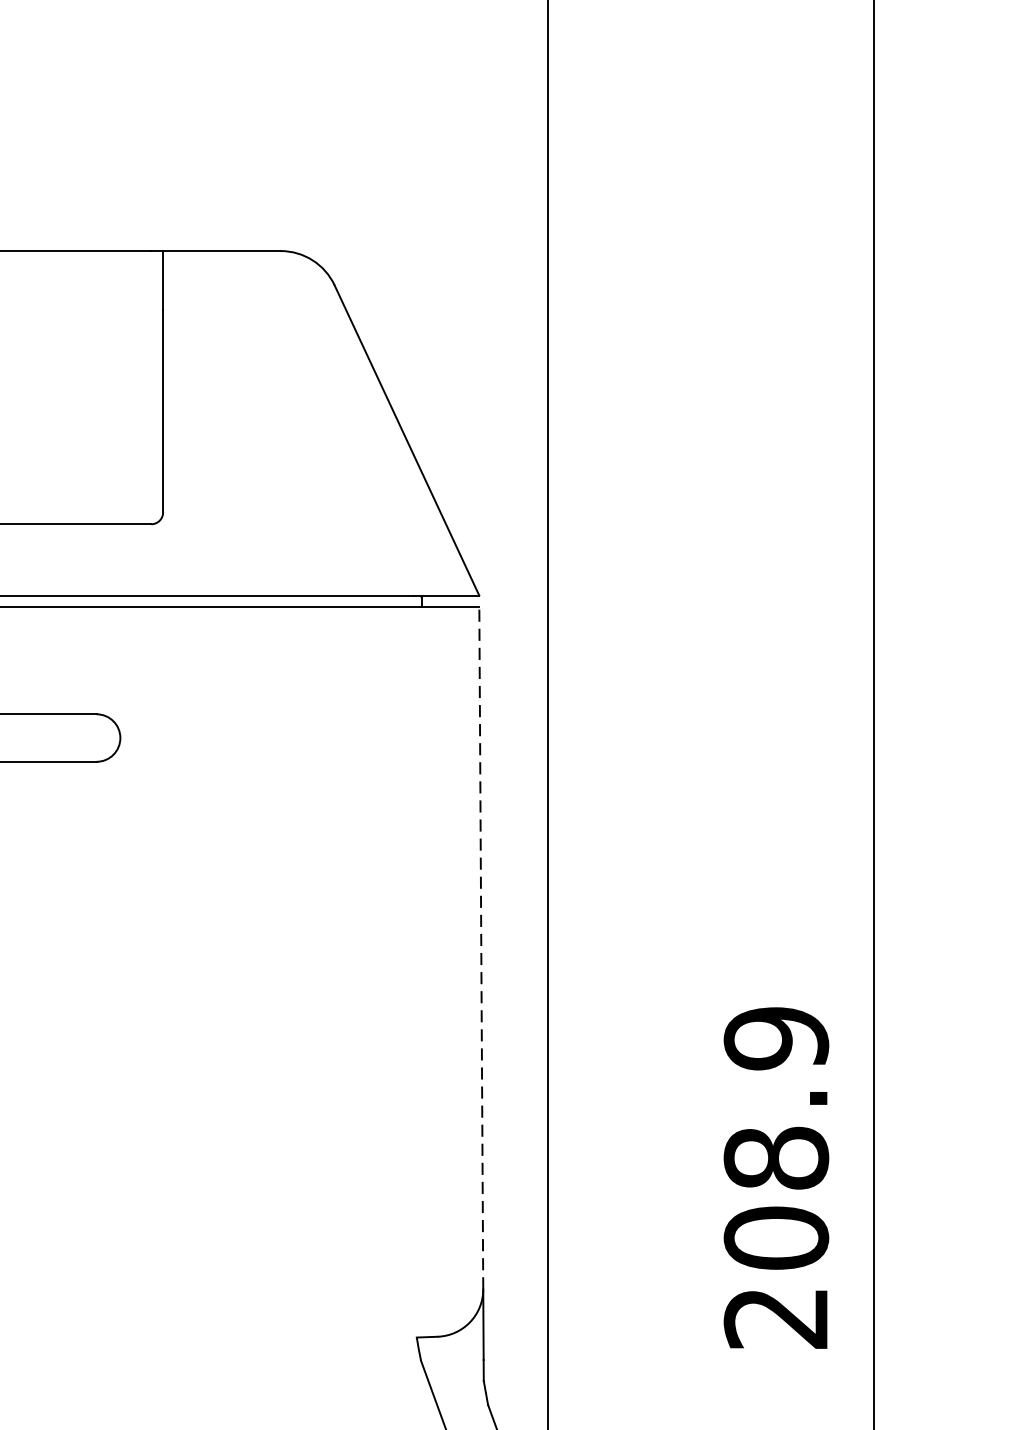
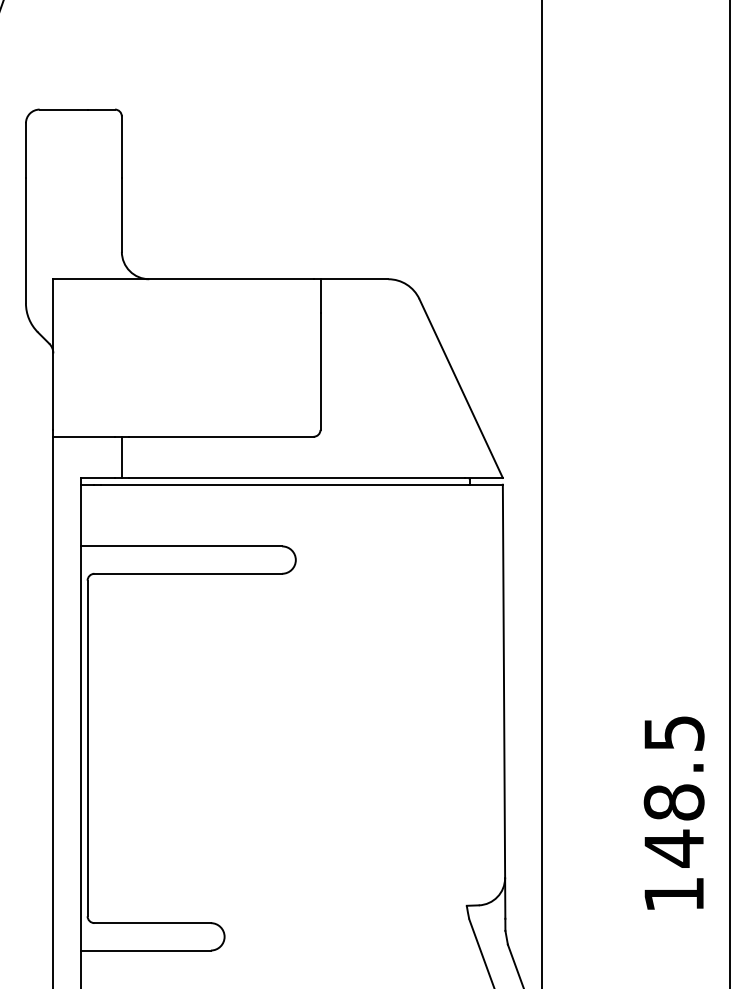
line: (480, 948) -> (503, 681), dashed -> solid
text: (775, 1177) -> (673, 813), 208.9 -> 148.5

